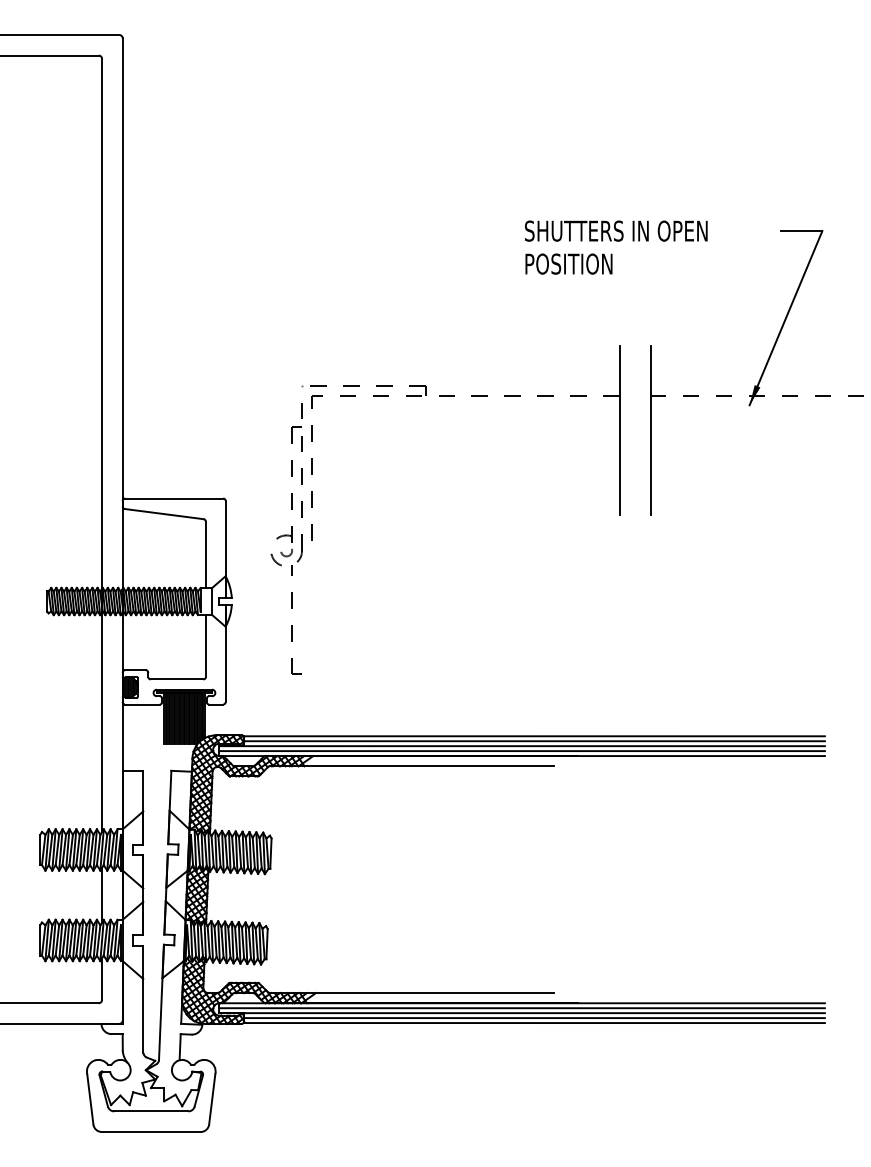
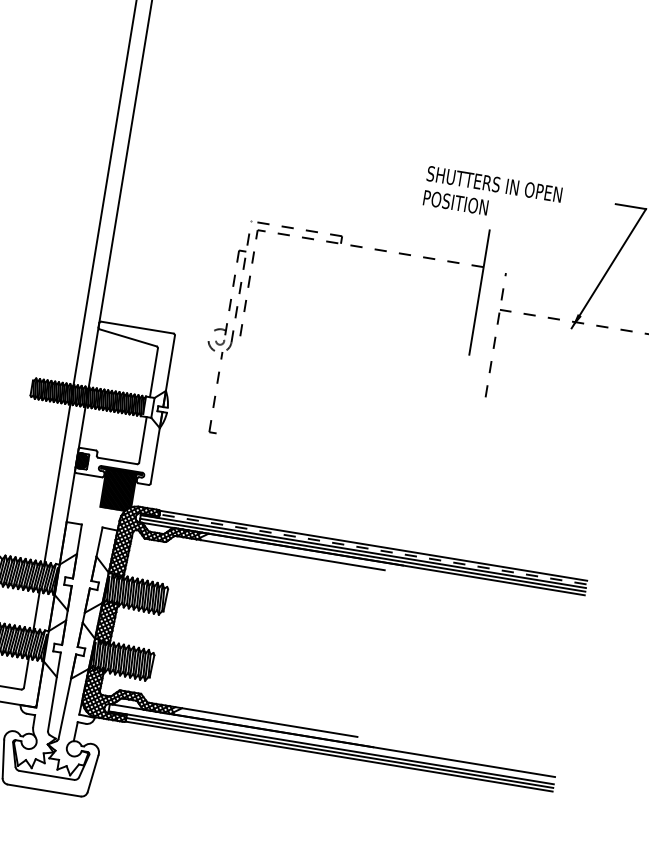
part: (445, 396) -> (355, 246), moved
line: (650, 430) -> (495, 334), solid -> dashed
line: (534, 741) -> (373, 549), solid -> dashed
line: (521, 1008) -> (331, 744), removed

